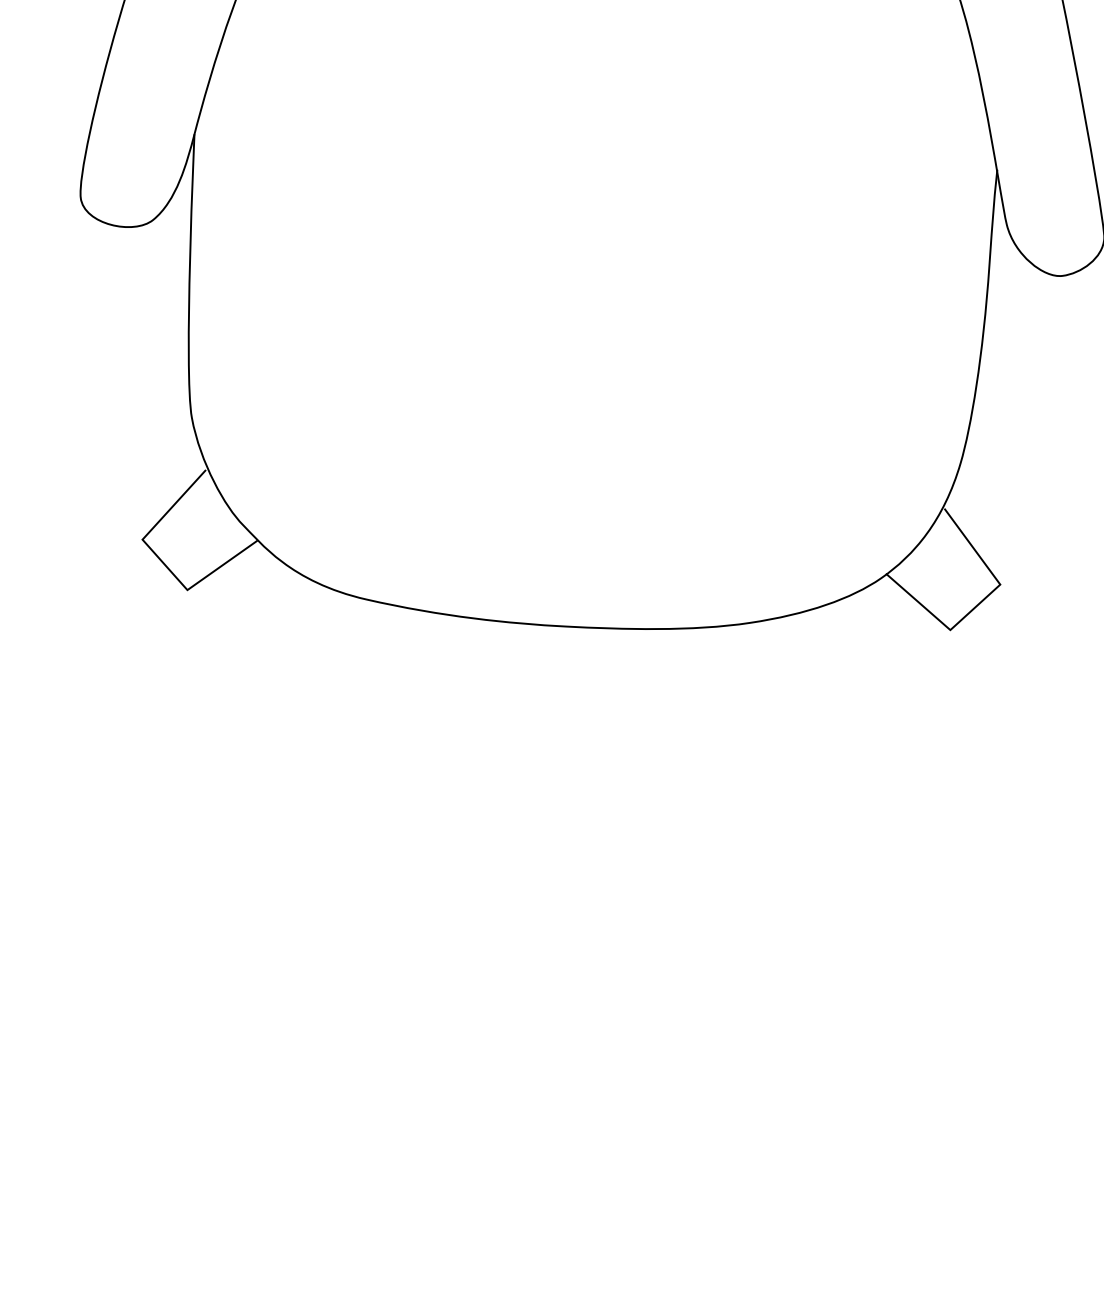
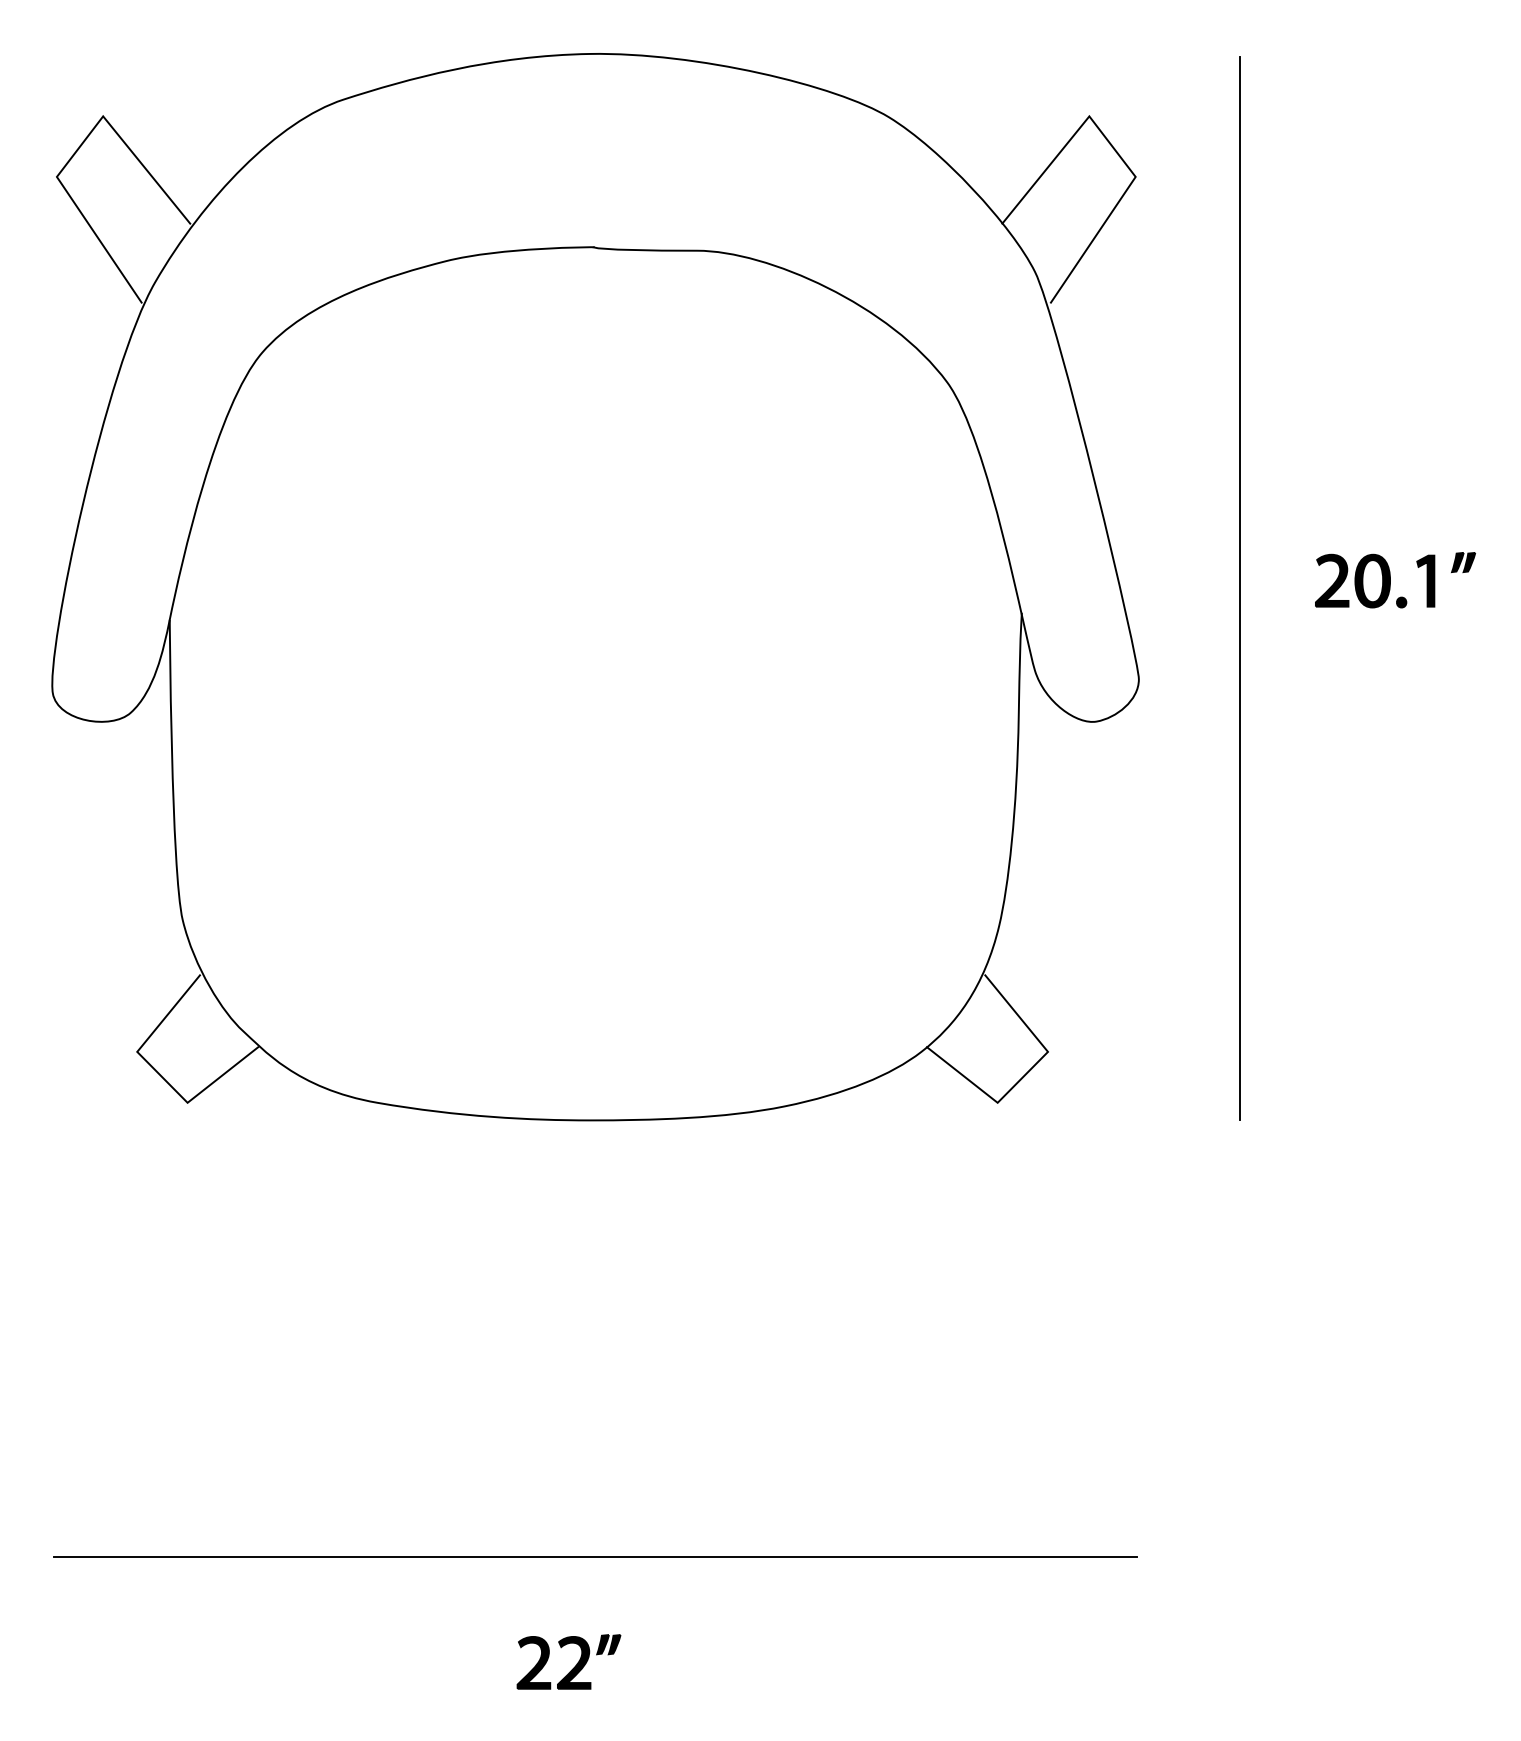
line: (549, 1038) -> (595, 1557), added
part: (524, 1140) -> (574, 1666), added

